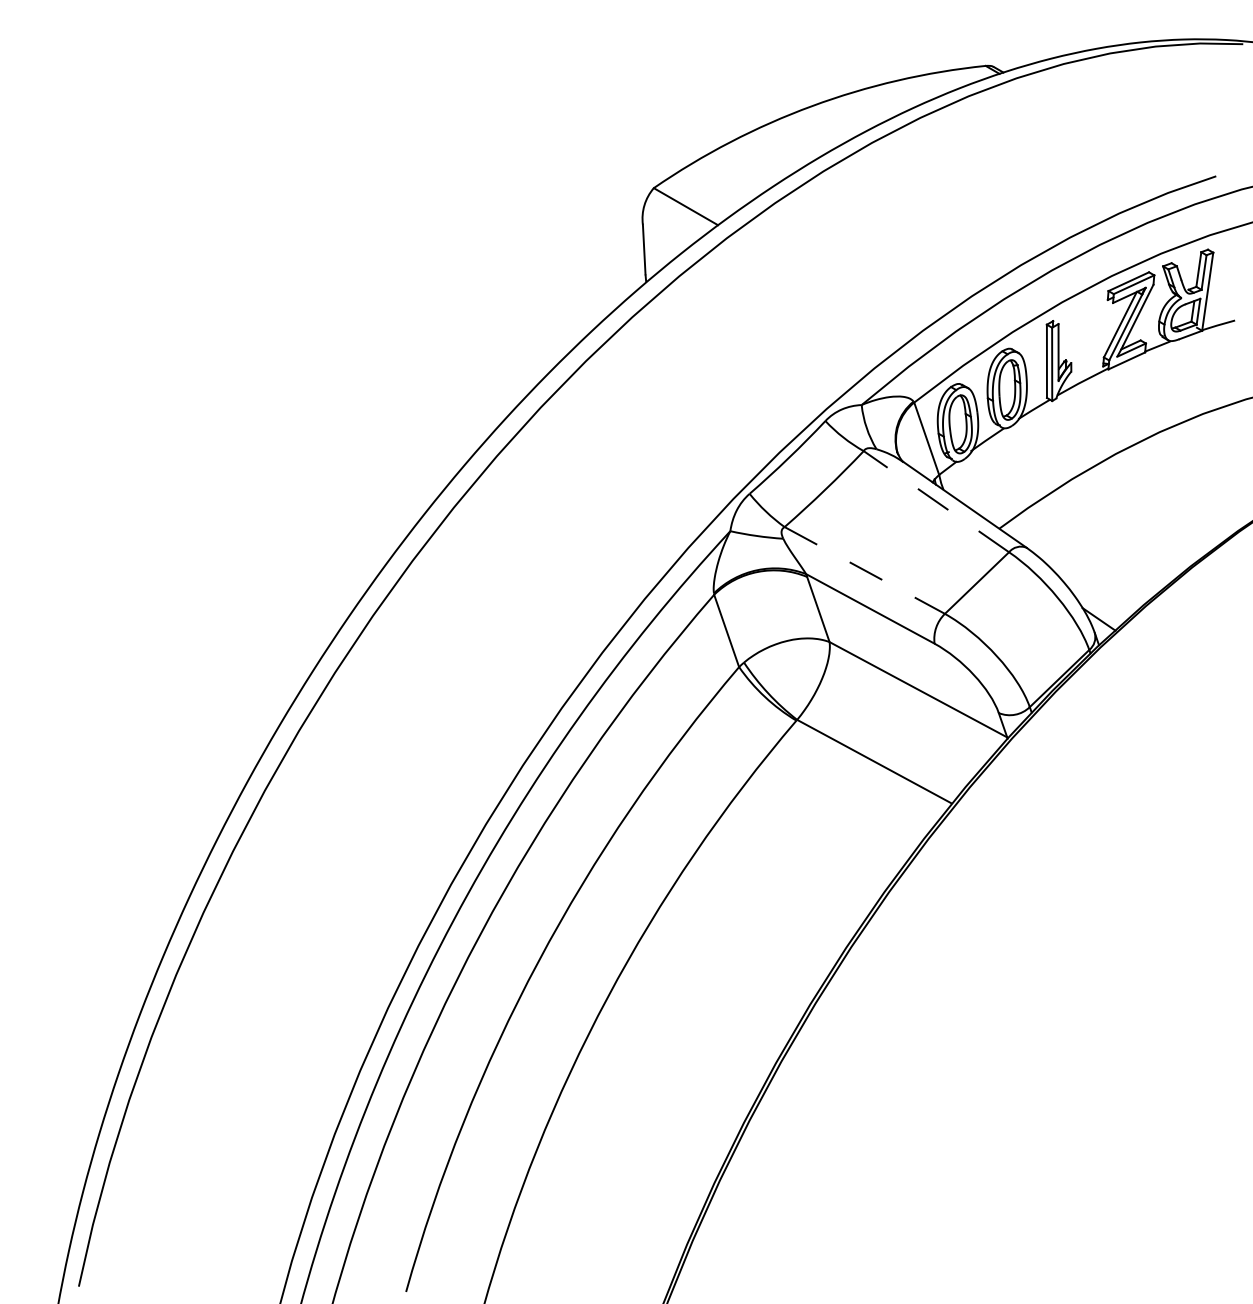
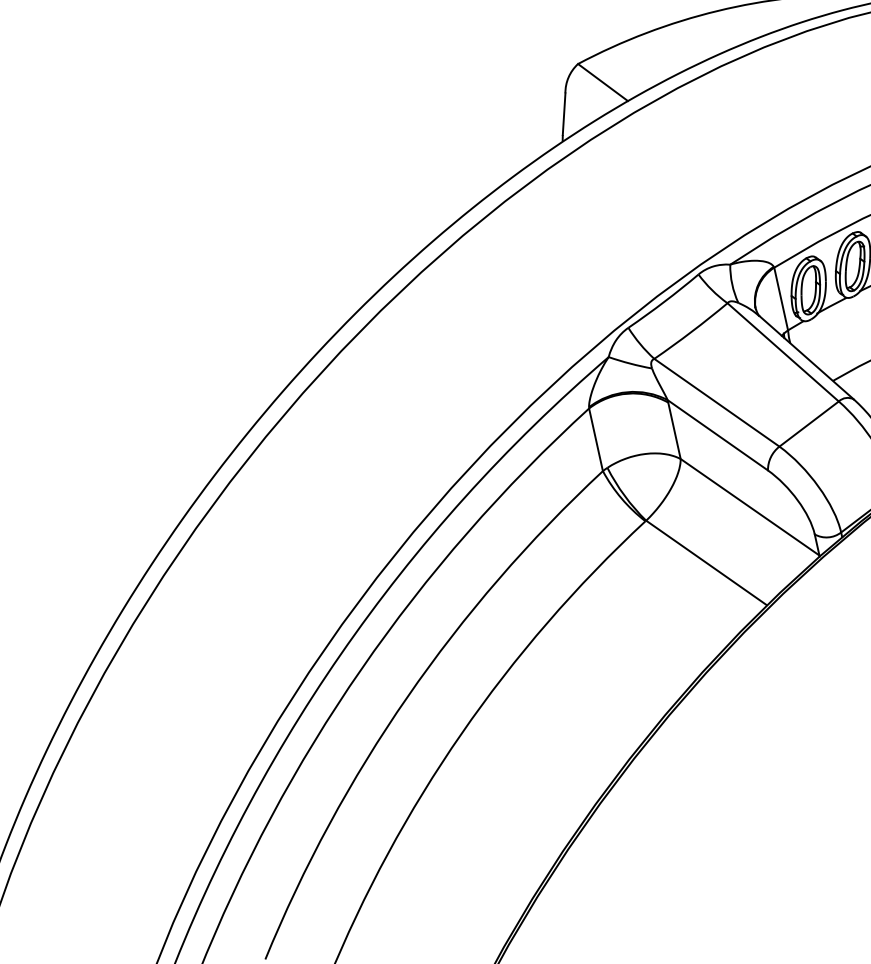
line: (936, 501) -> (783, 352), dashed -> solid
line: (865, 570) -> (717, 402), dashed -> solid

